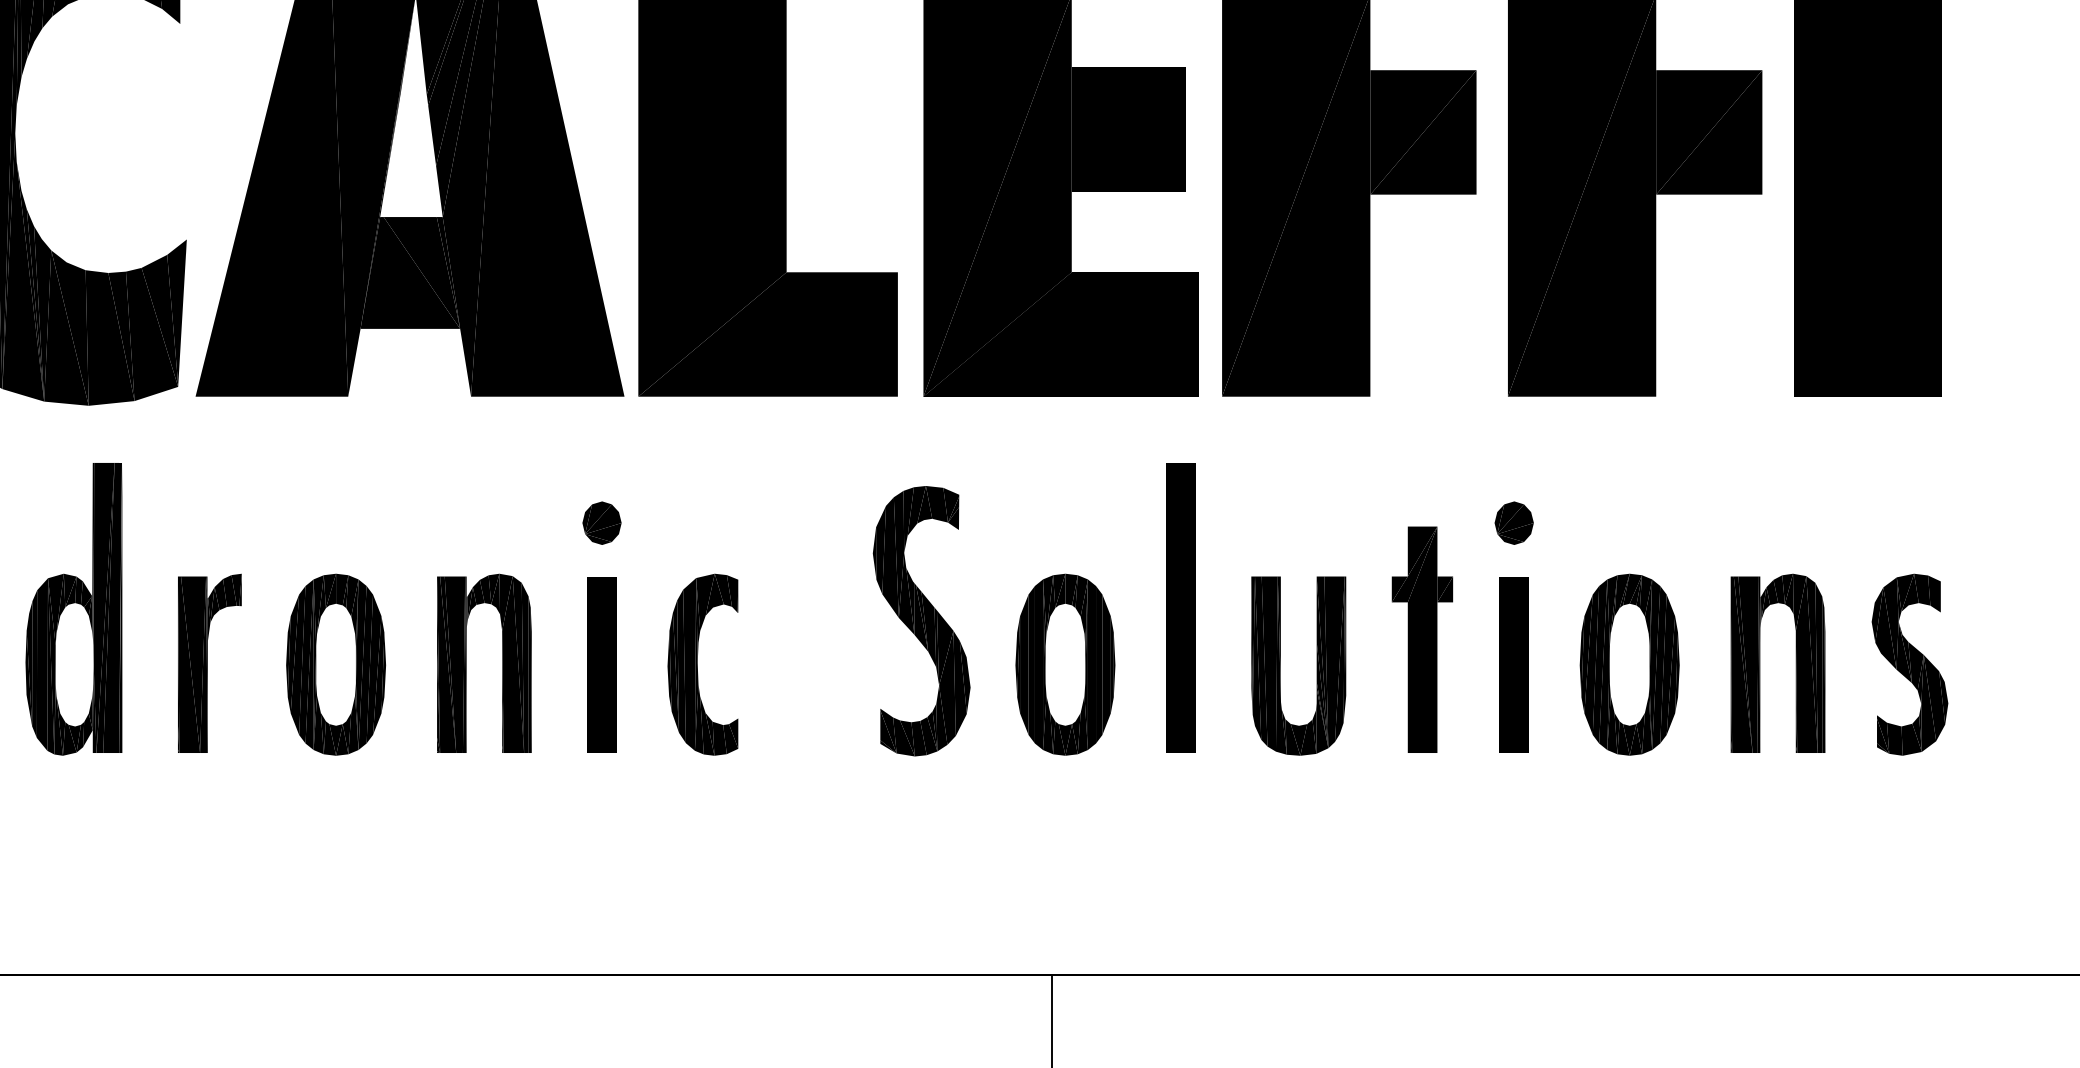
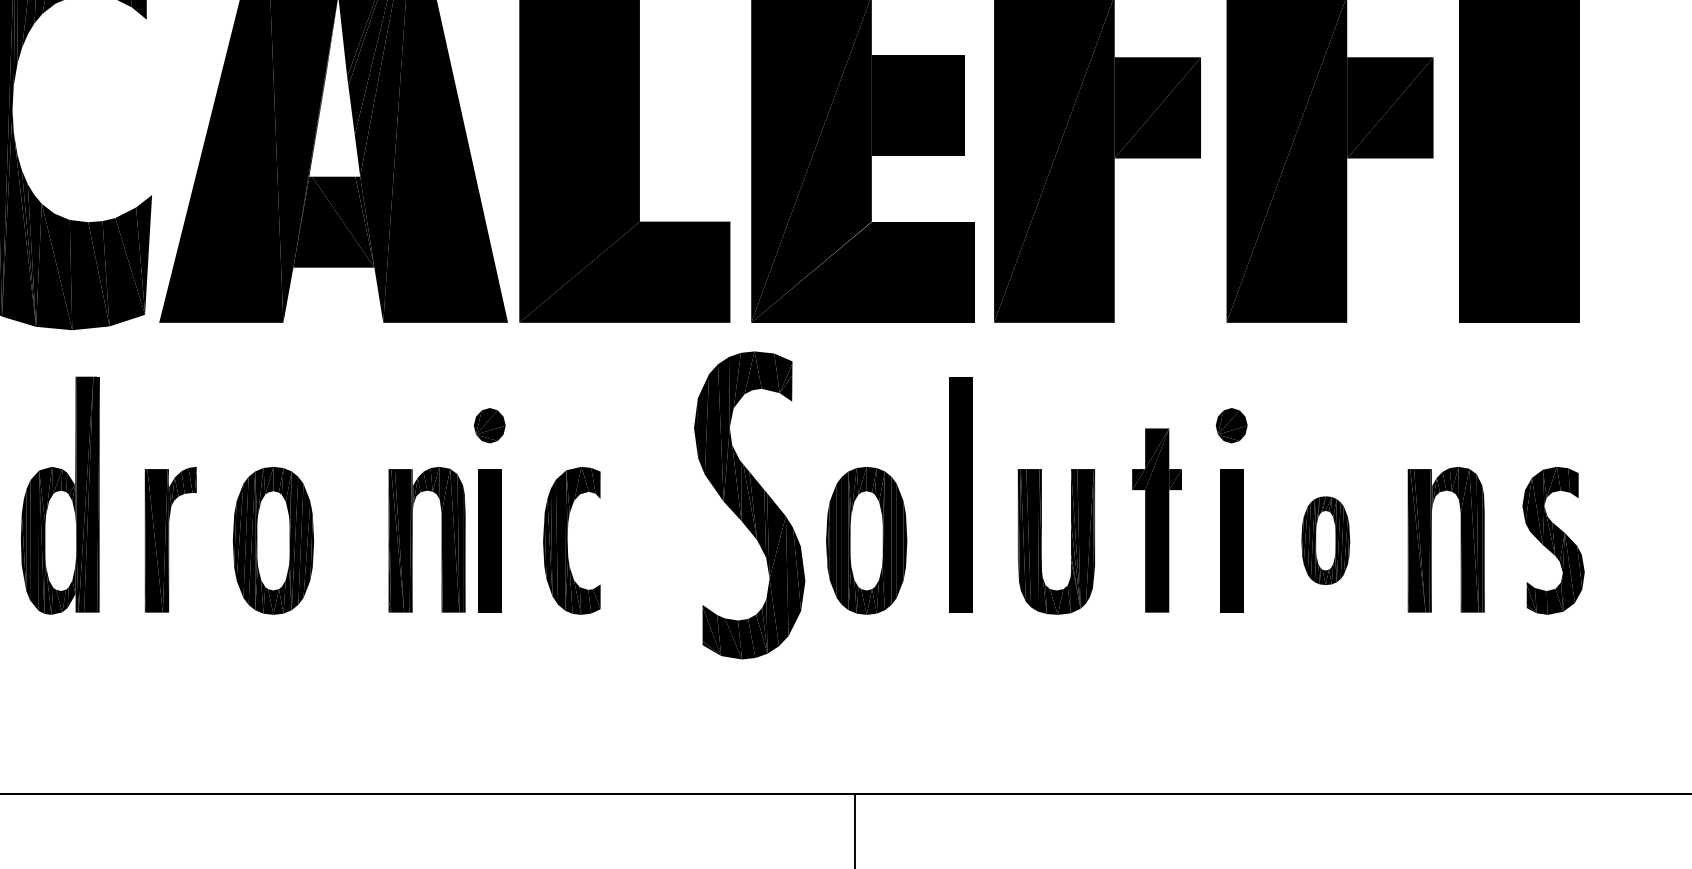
part: (921, 621) -> (749, 505), size x1.4
part: (466, 663) -> (412, 539), moved
part: (1629, 664) -> (1325, 540), size x0.6

